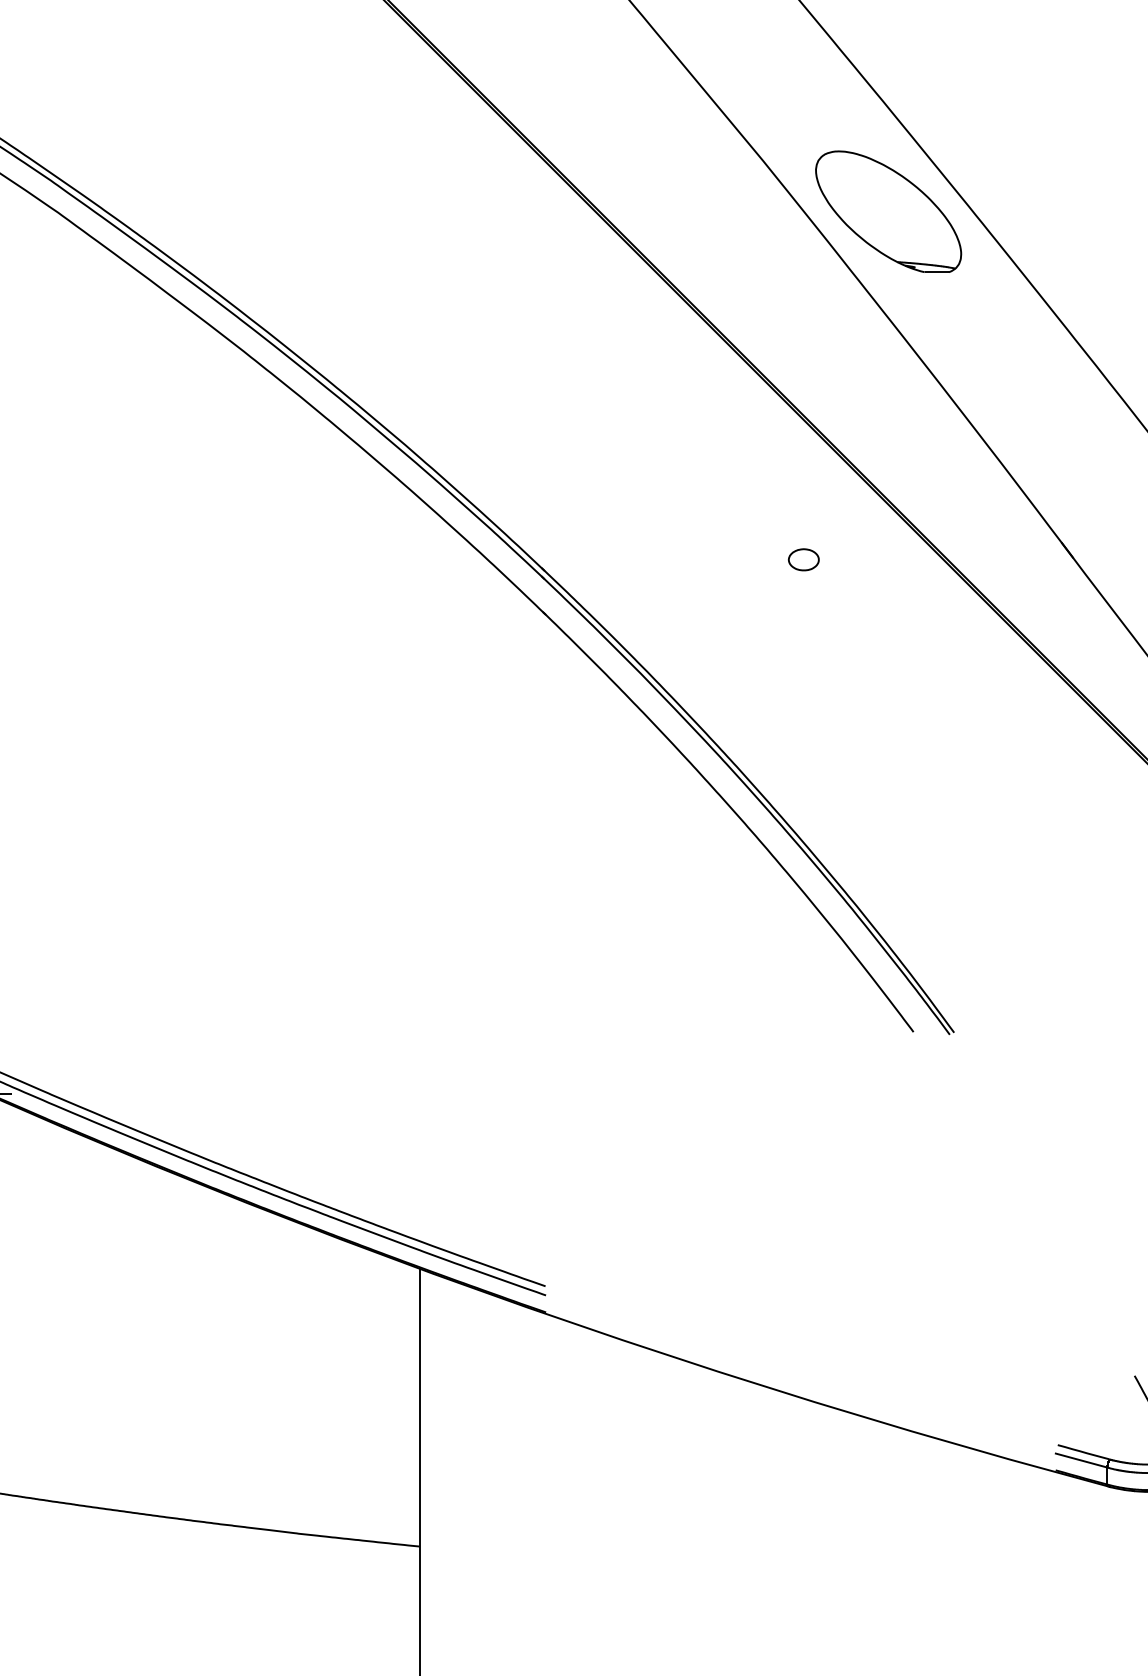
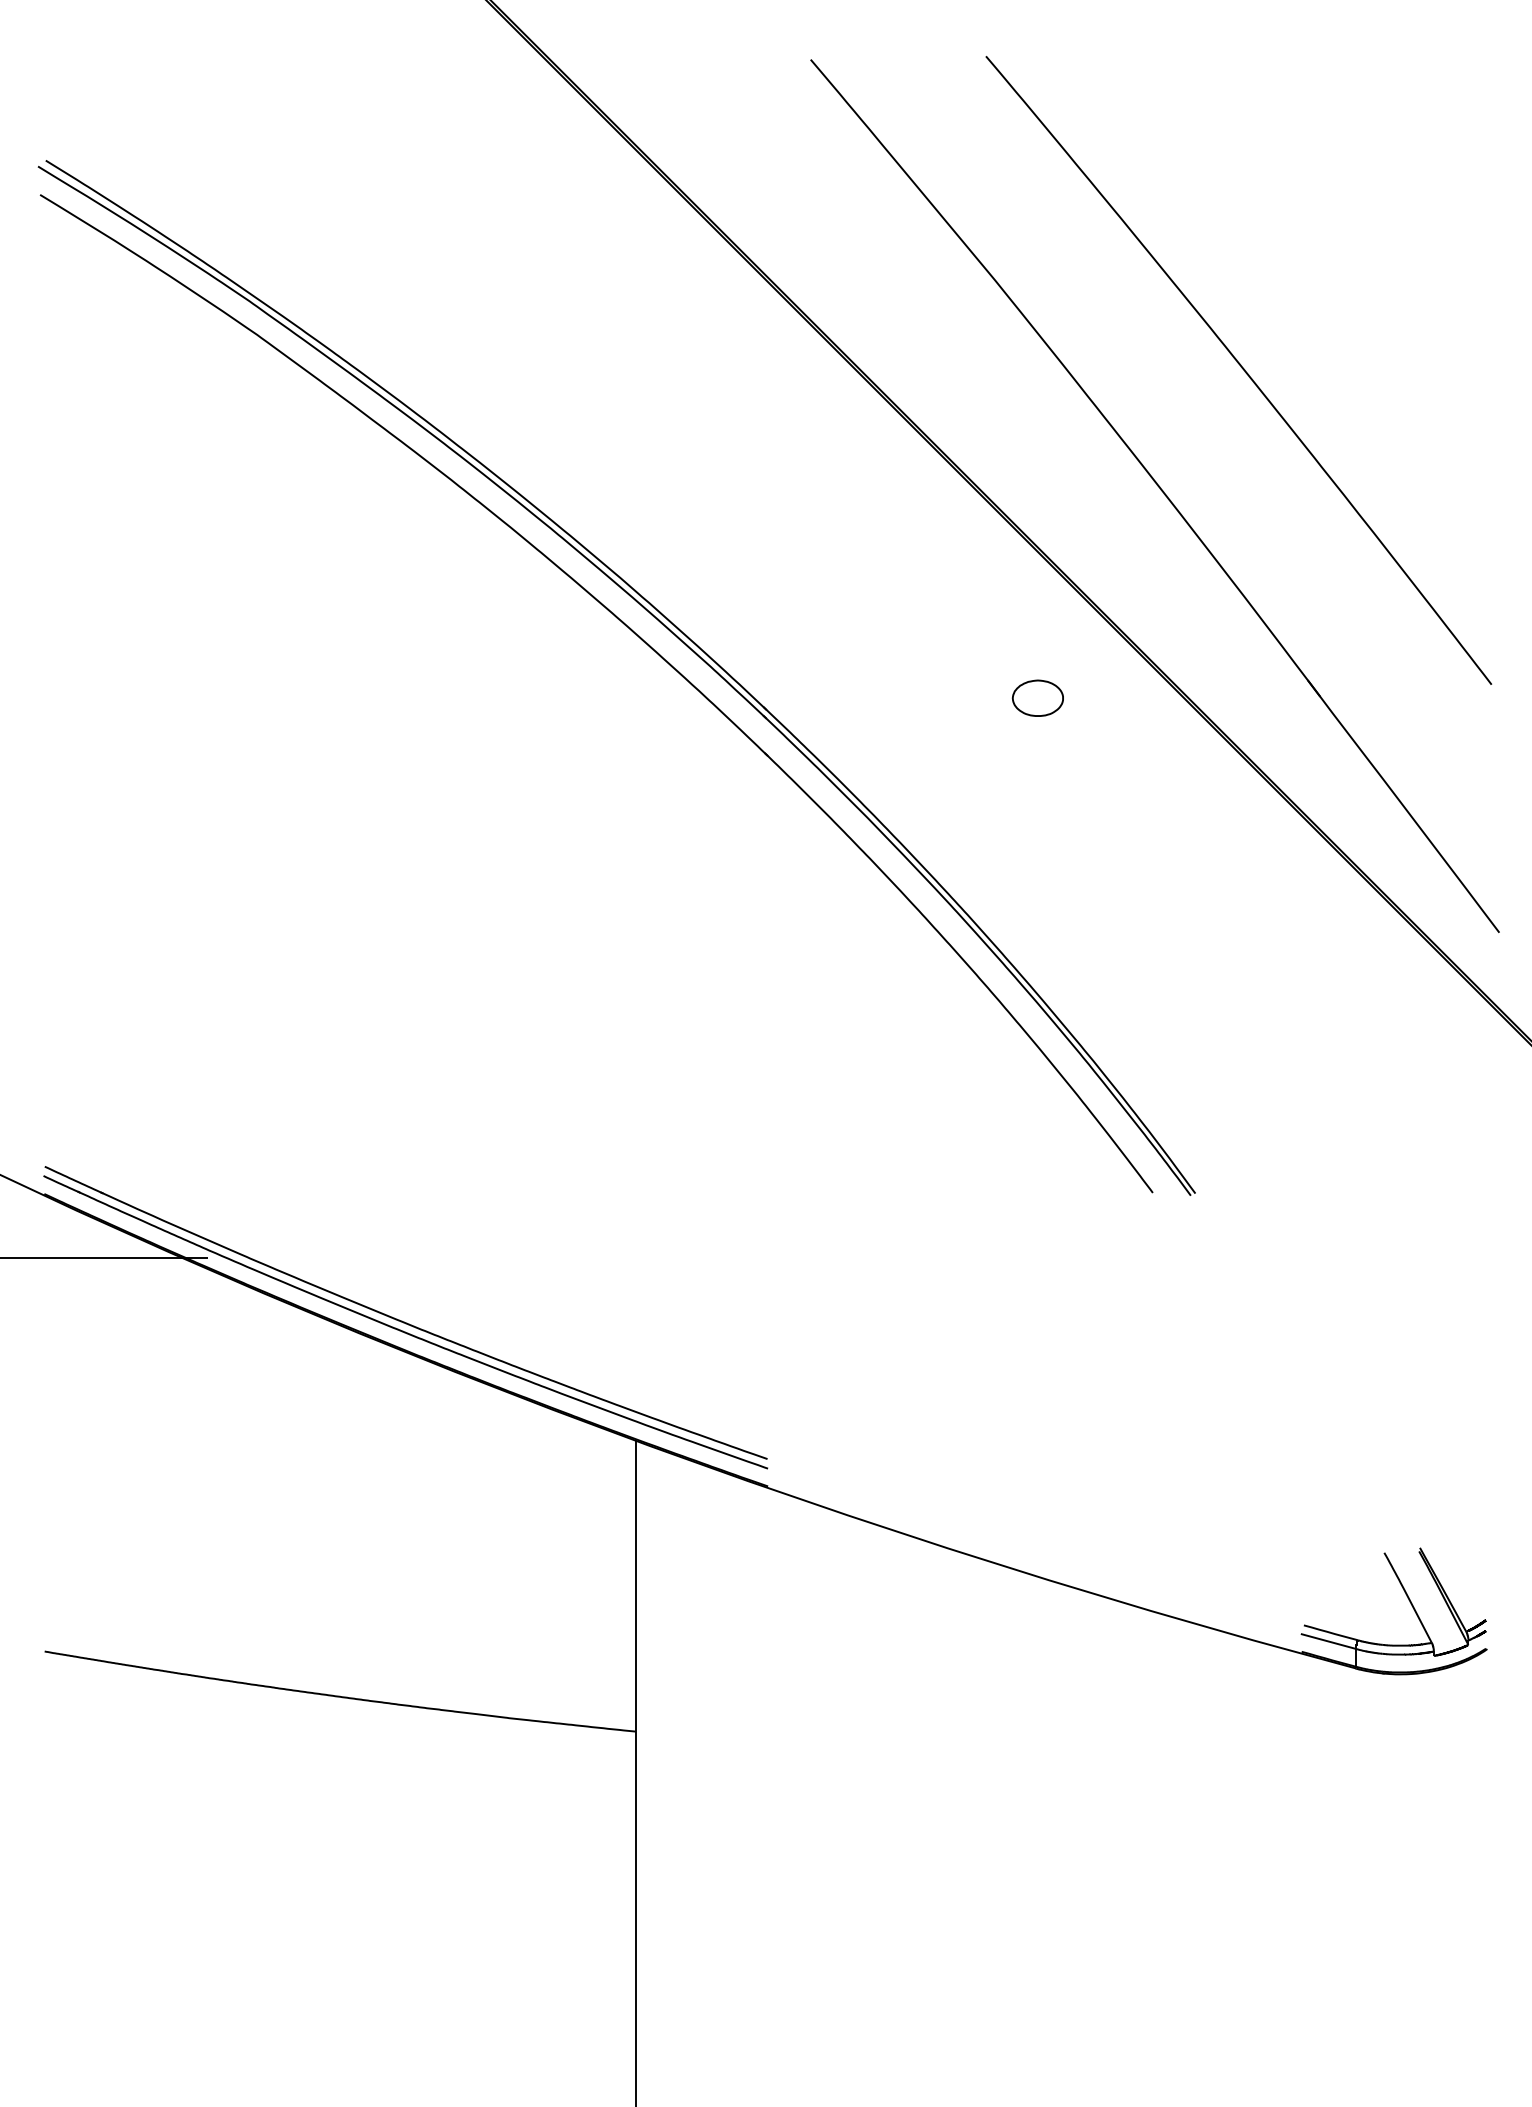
part: (888, 211) -> (1126, 333), removed
part: (803, 559) -> (1037, 698), size x1.6

